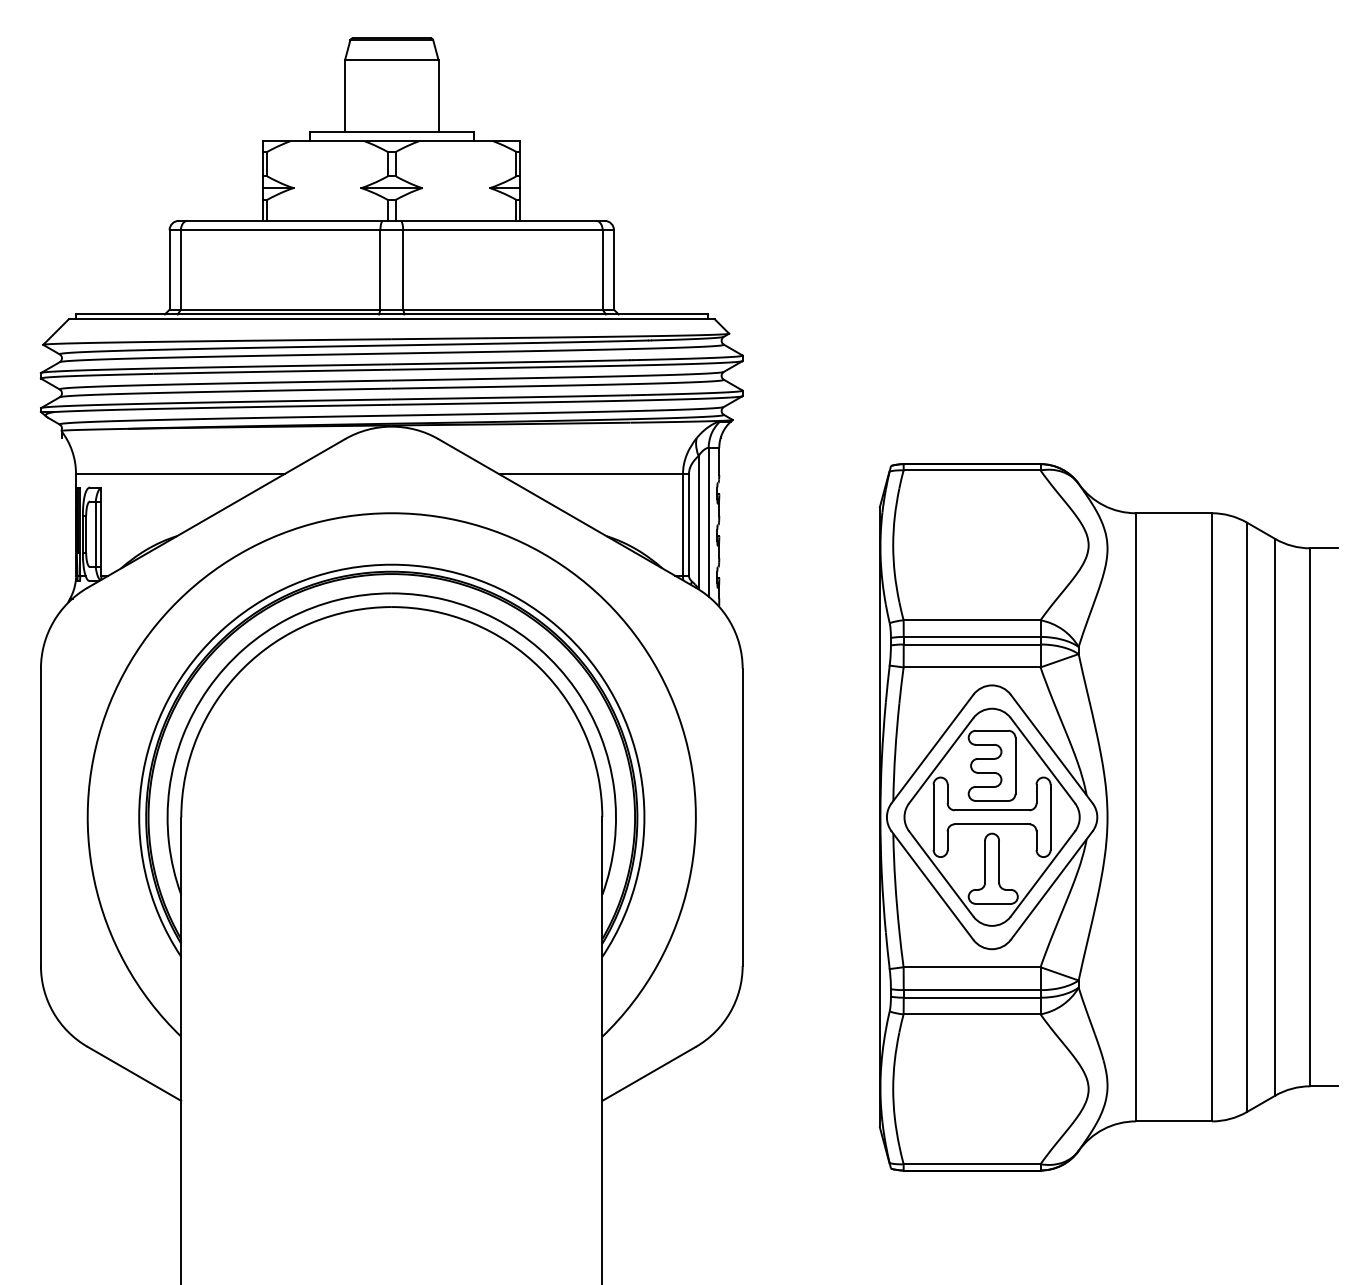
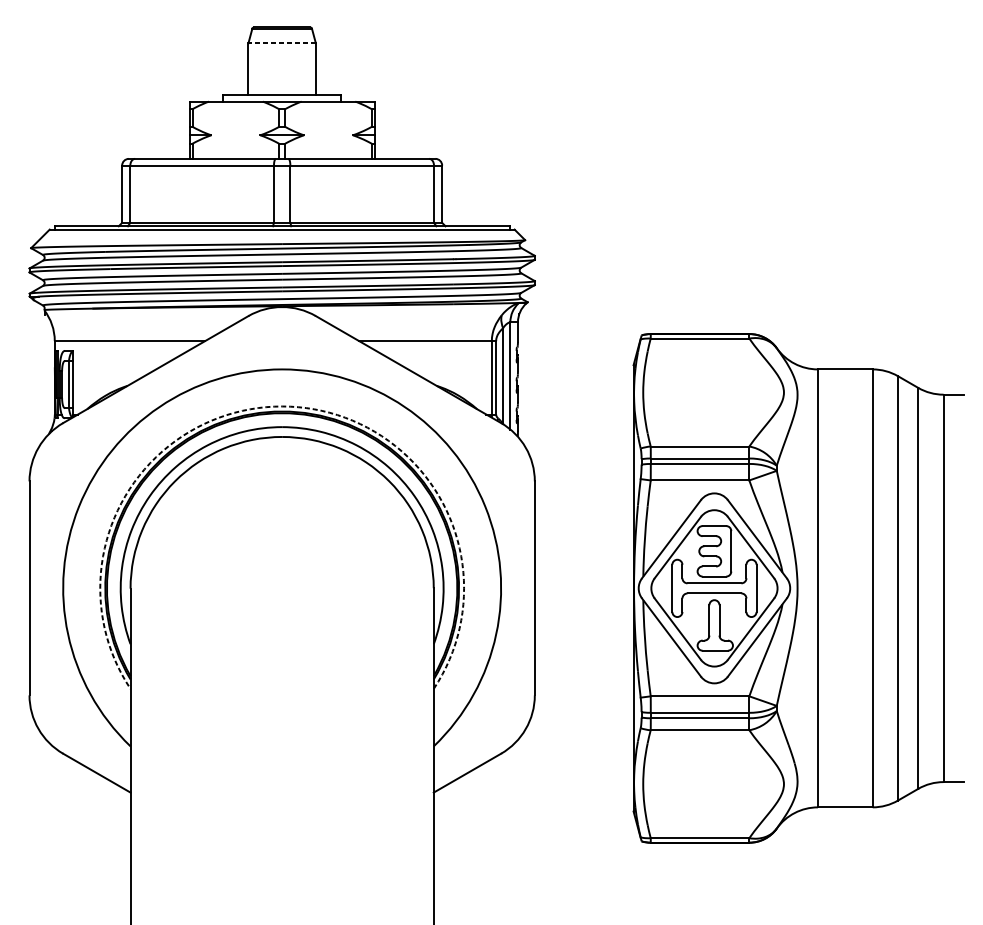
line: (391, 60) -> (281, 43), solid -> dashed
arc: (391, 564) -> (281, 406), solid -> dashed

